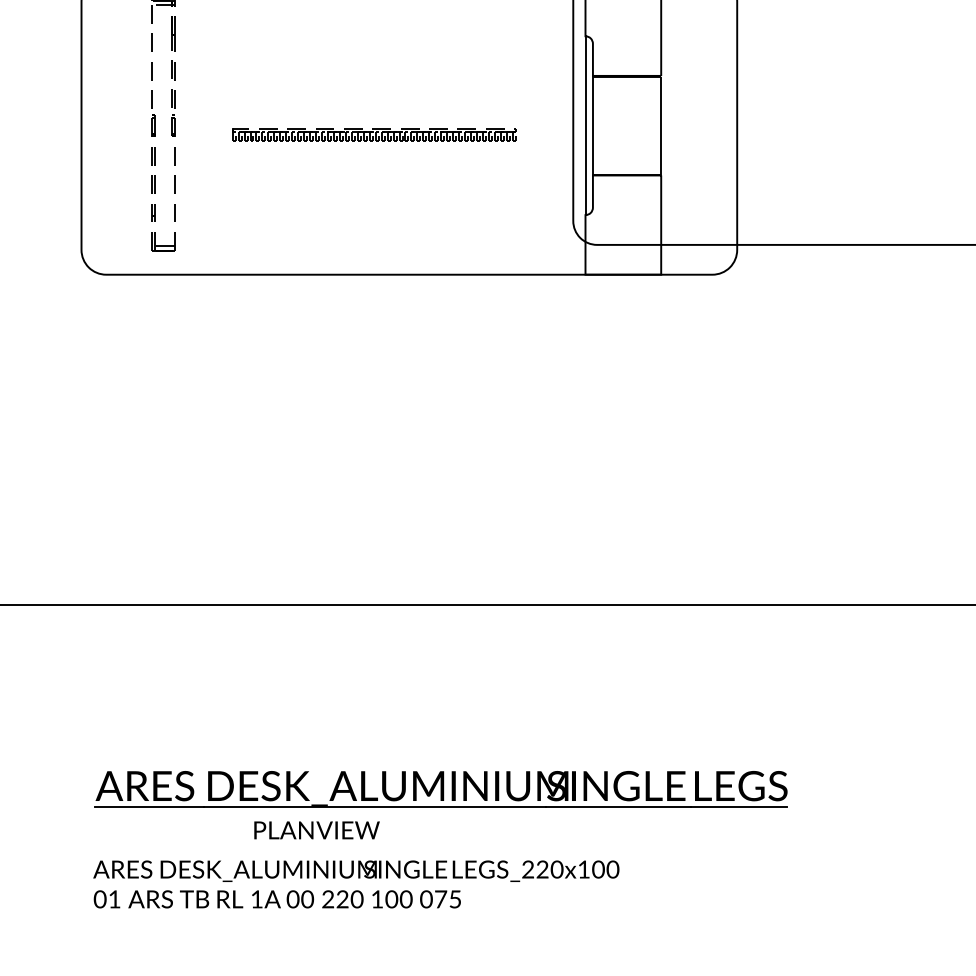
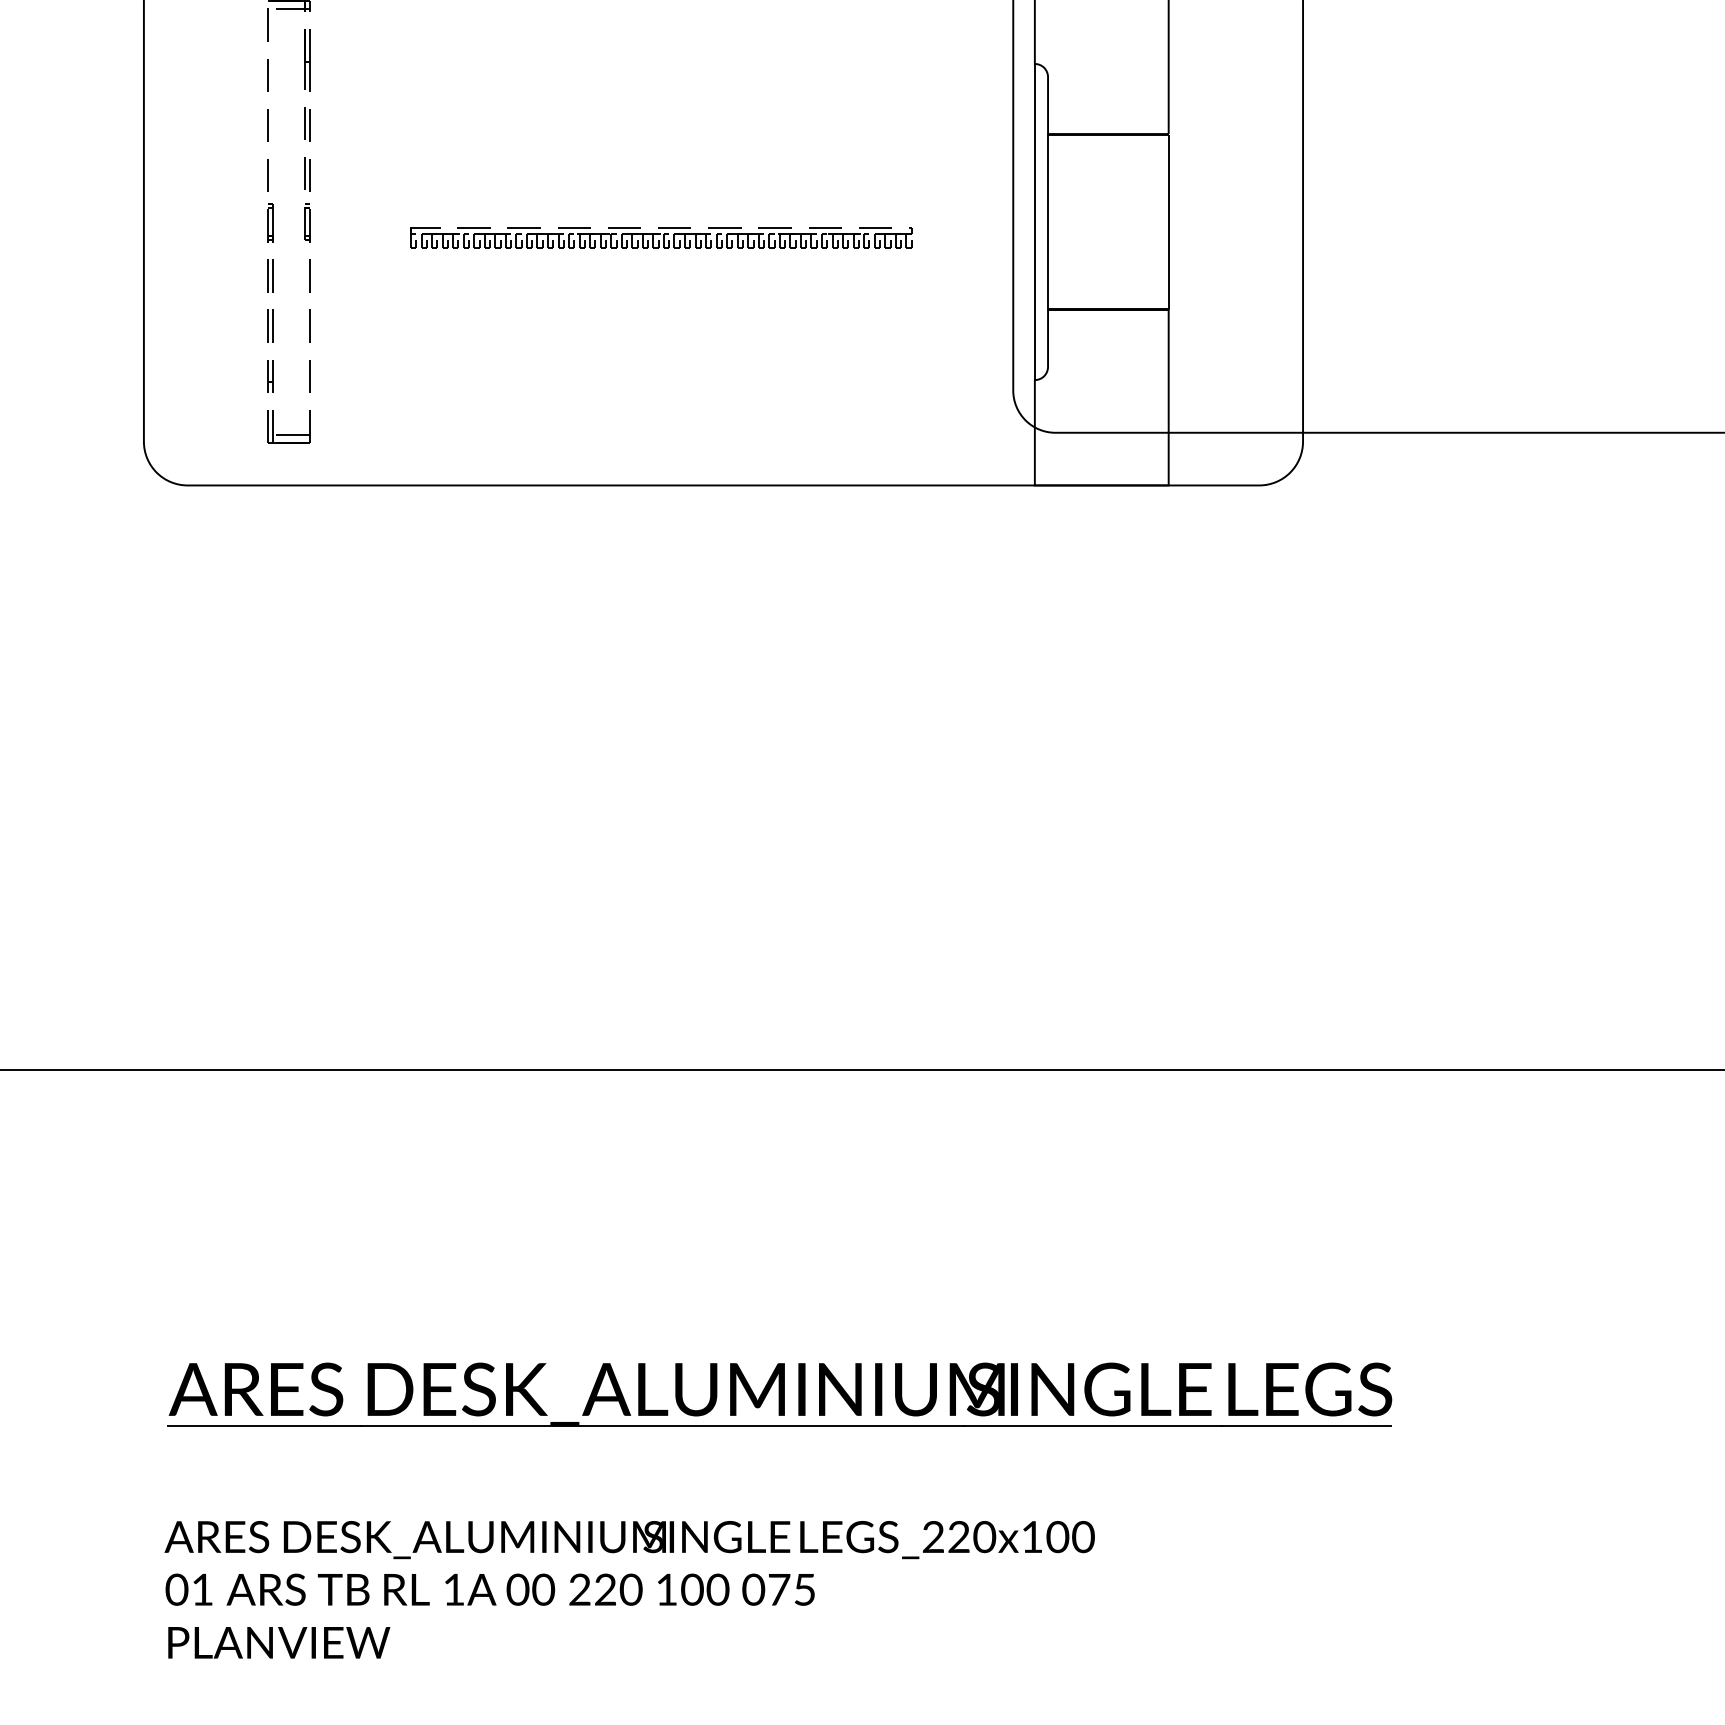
text: (316, 830) -> (278, 1642), moved

